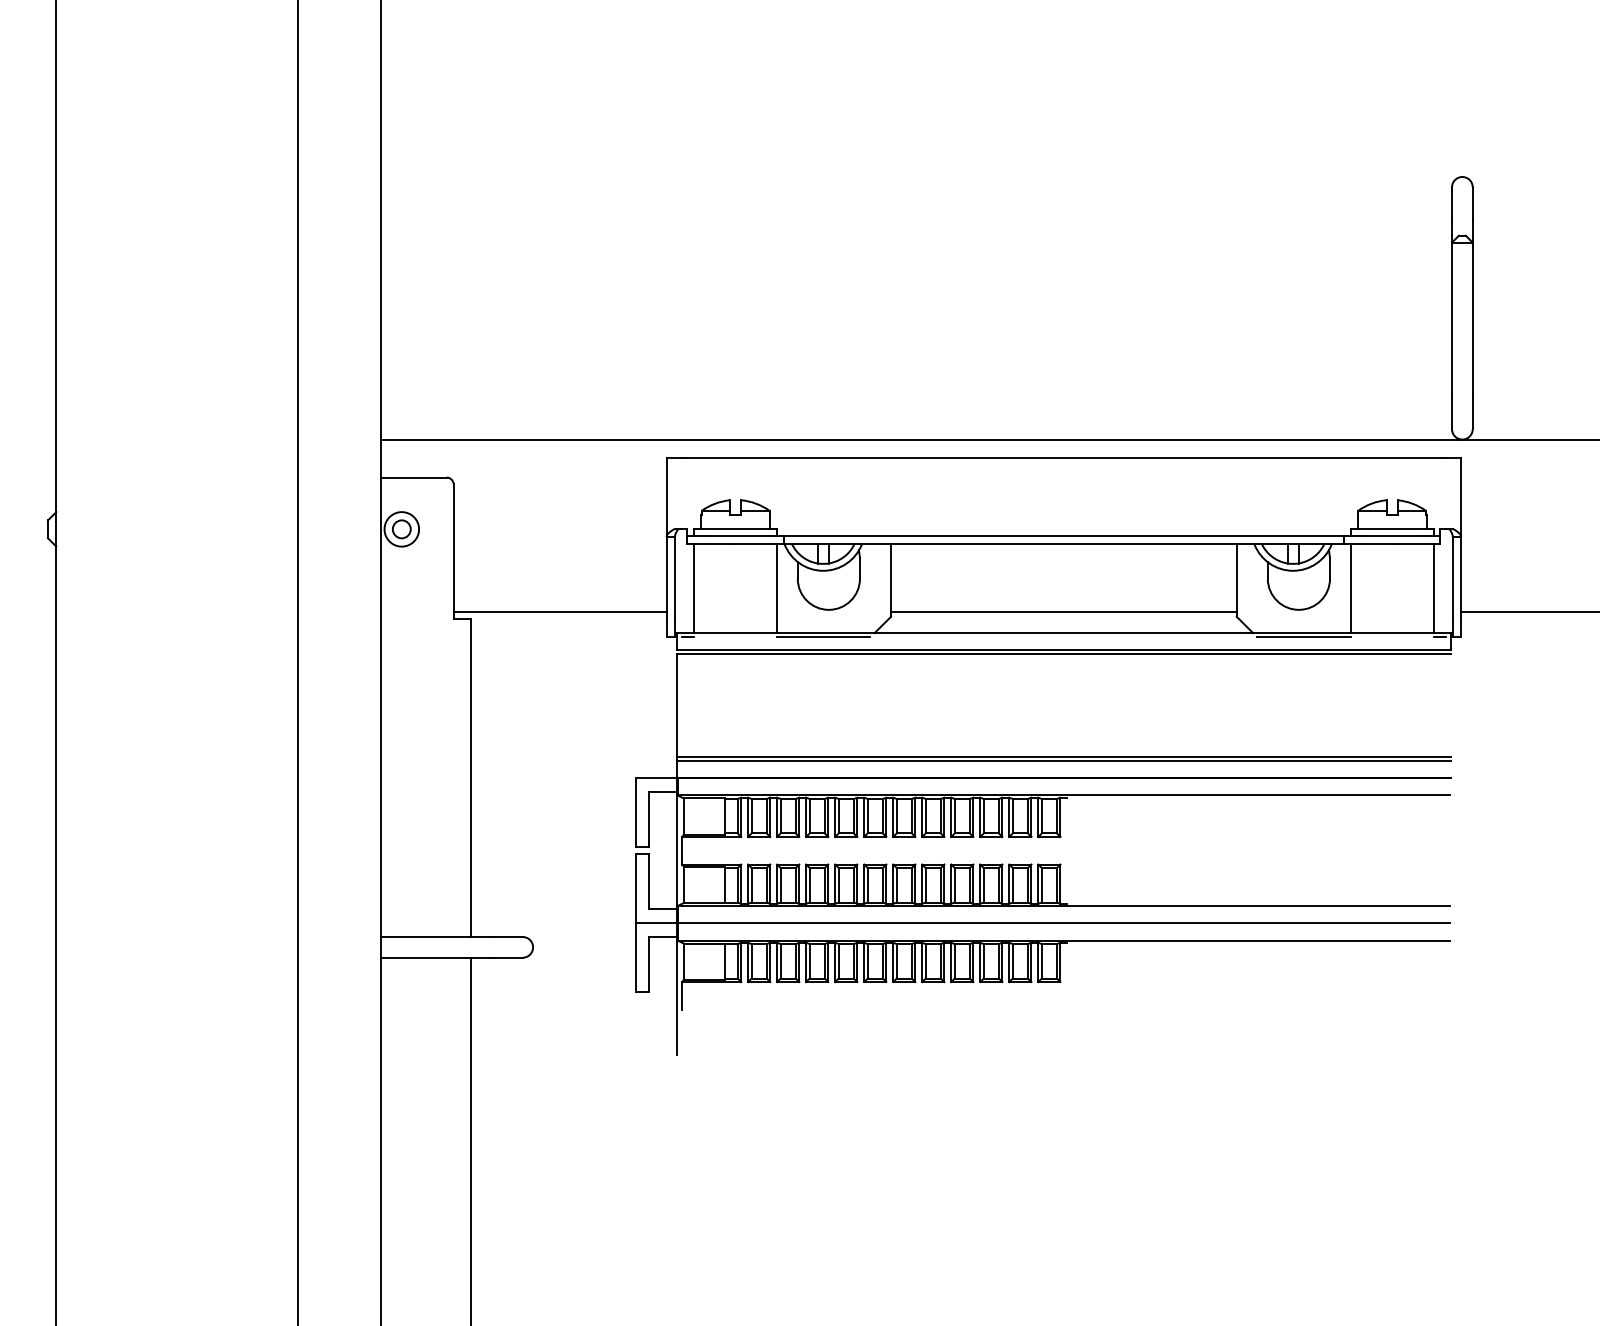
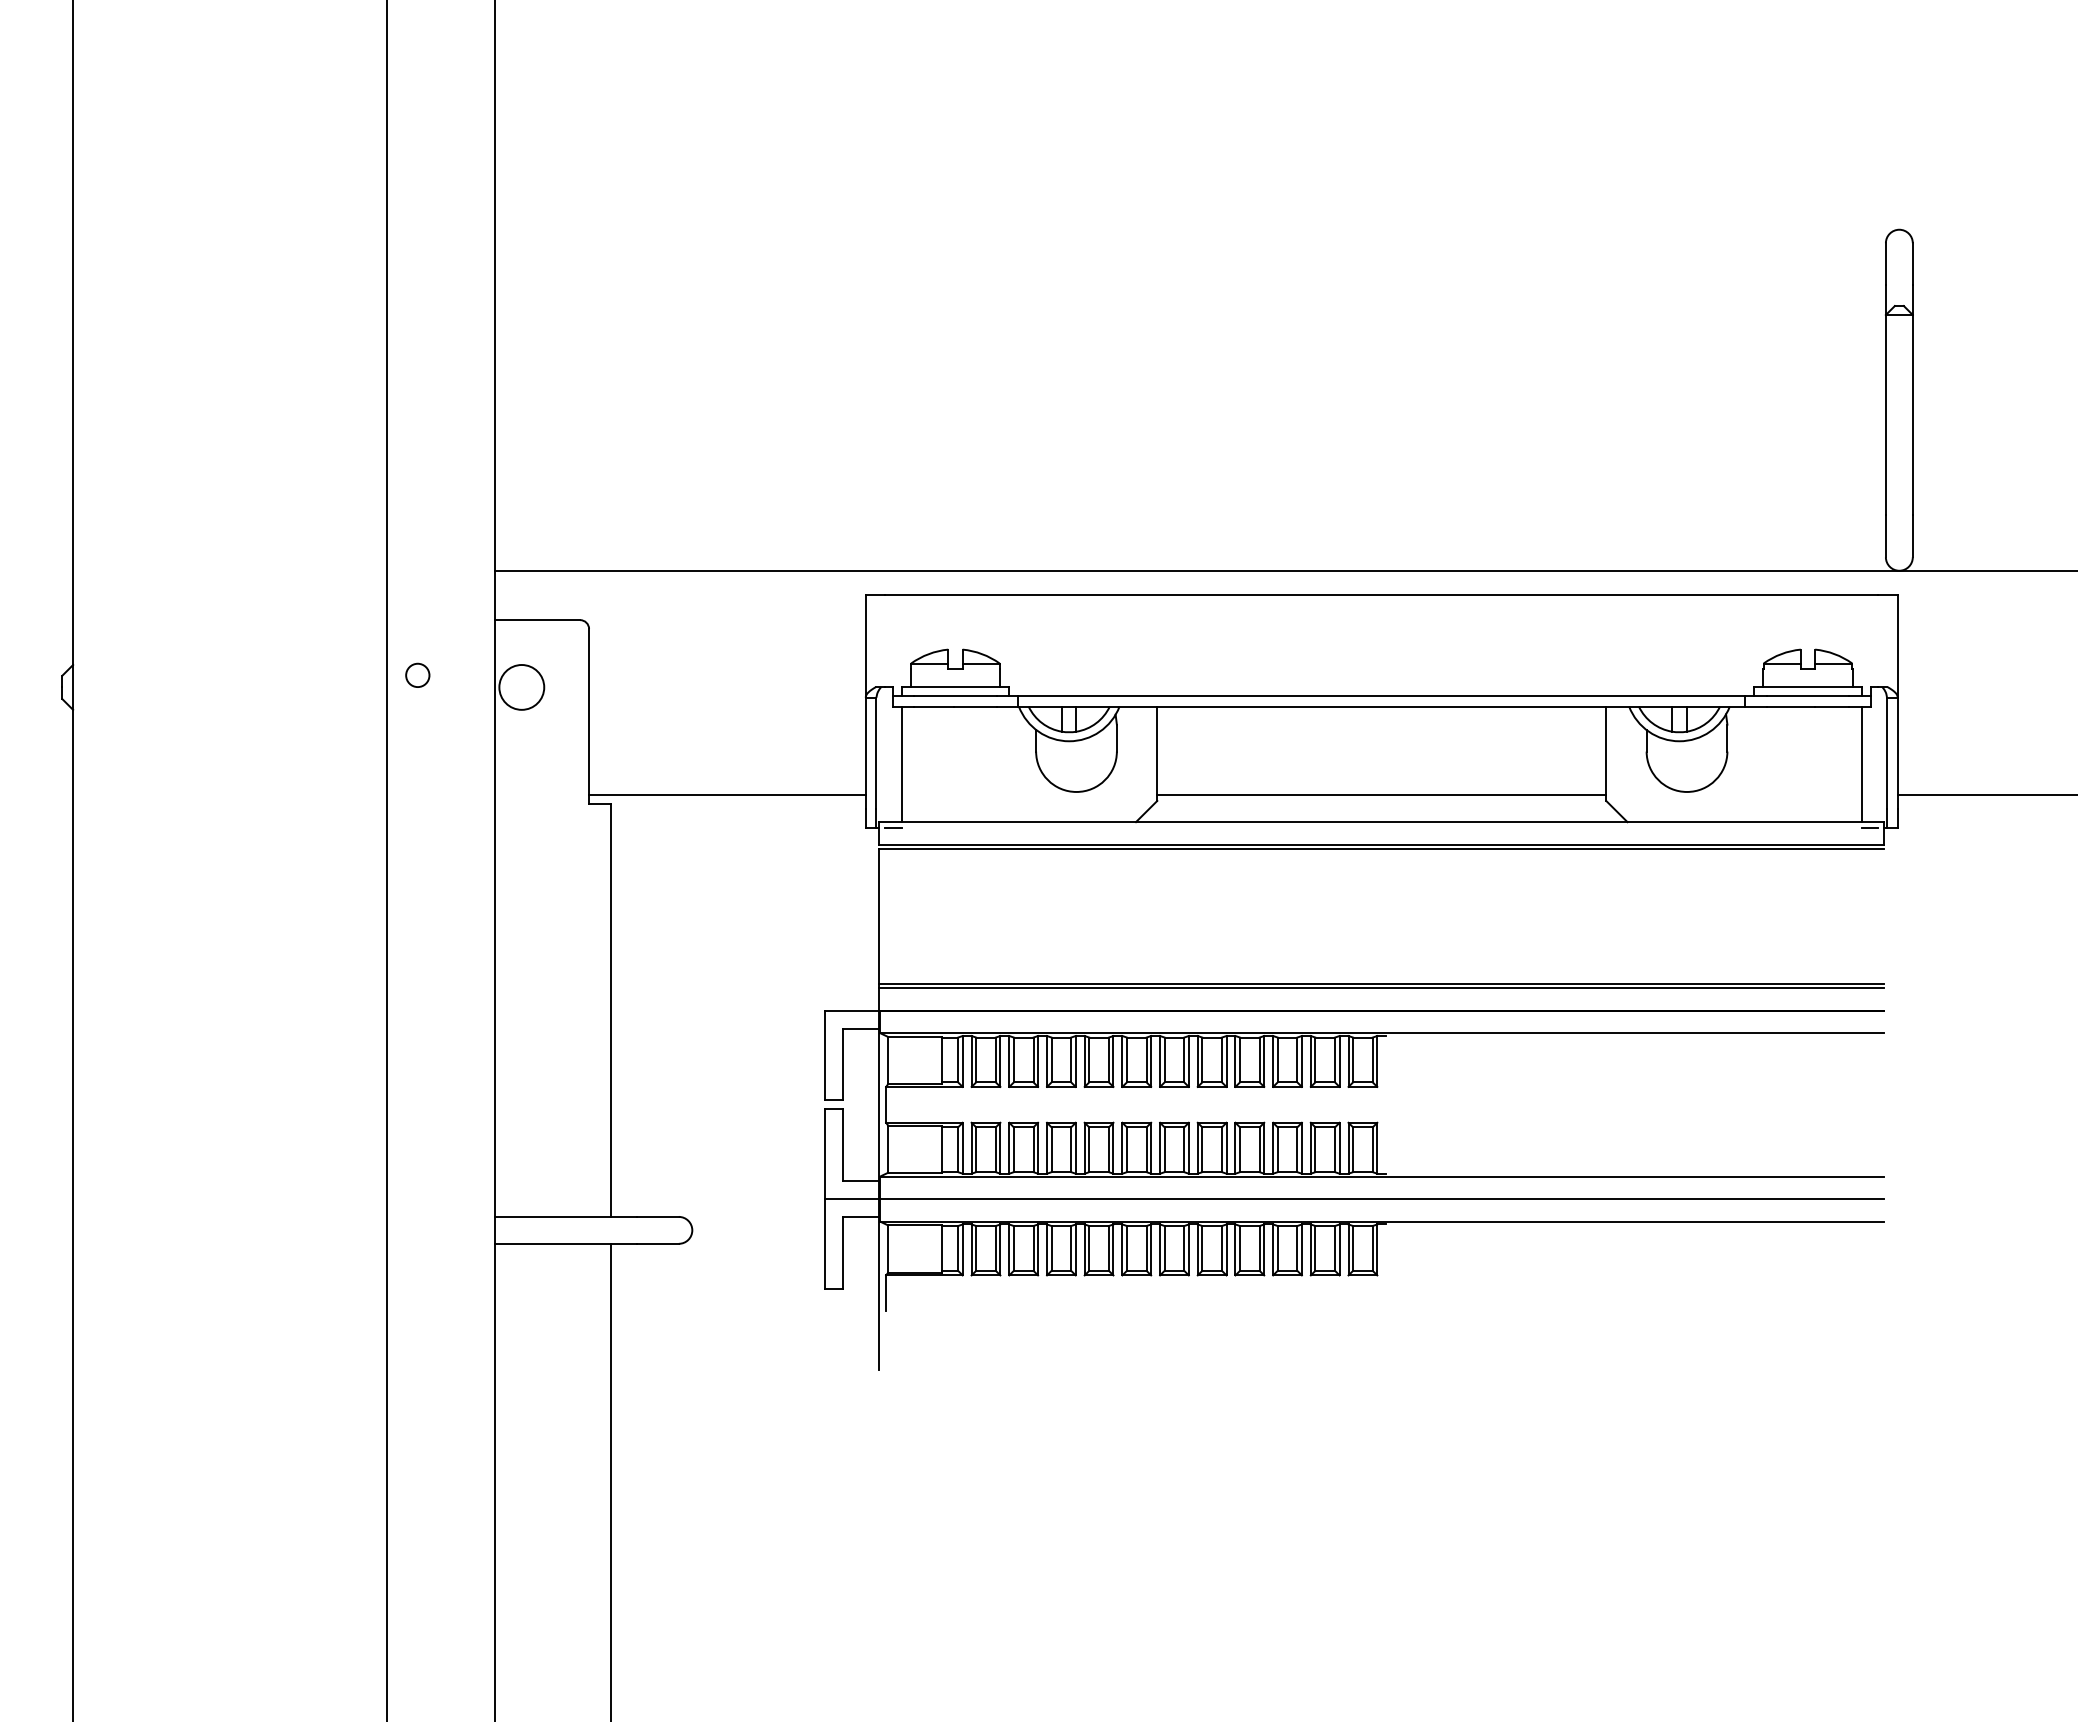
circle: (401, 528) -> (417, 674), moved
line: (777, 588) -> (1009, 764), removed
line: (1350, 588) -> (1754, 764), removed
line: (823, 637) -> (1069, 827), removed
line: (1303, 637) -> (1693, 827), removed

